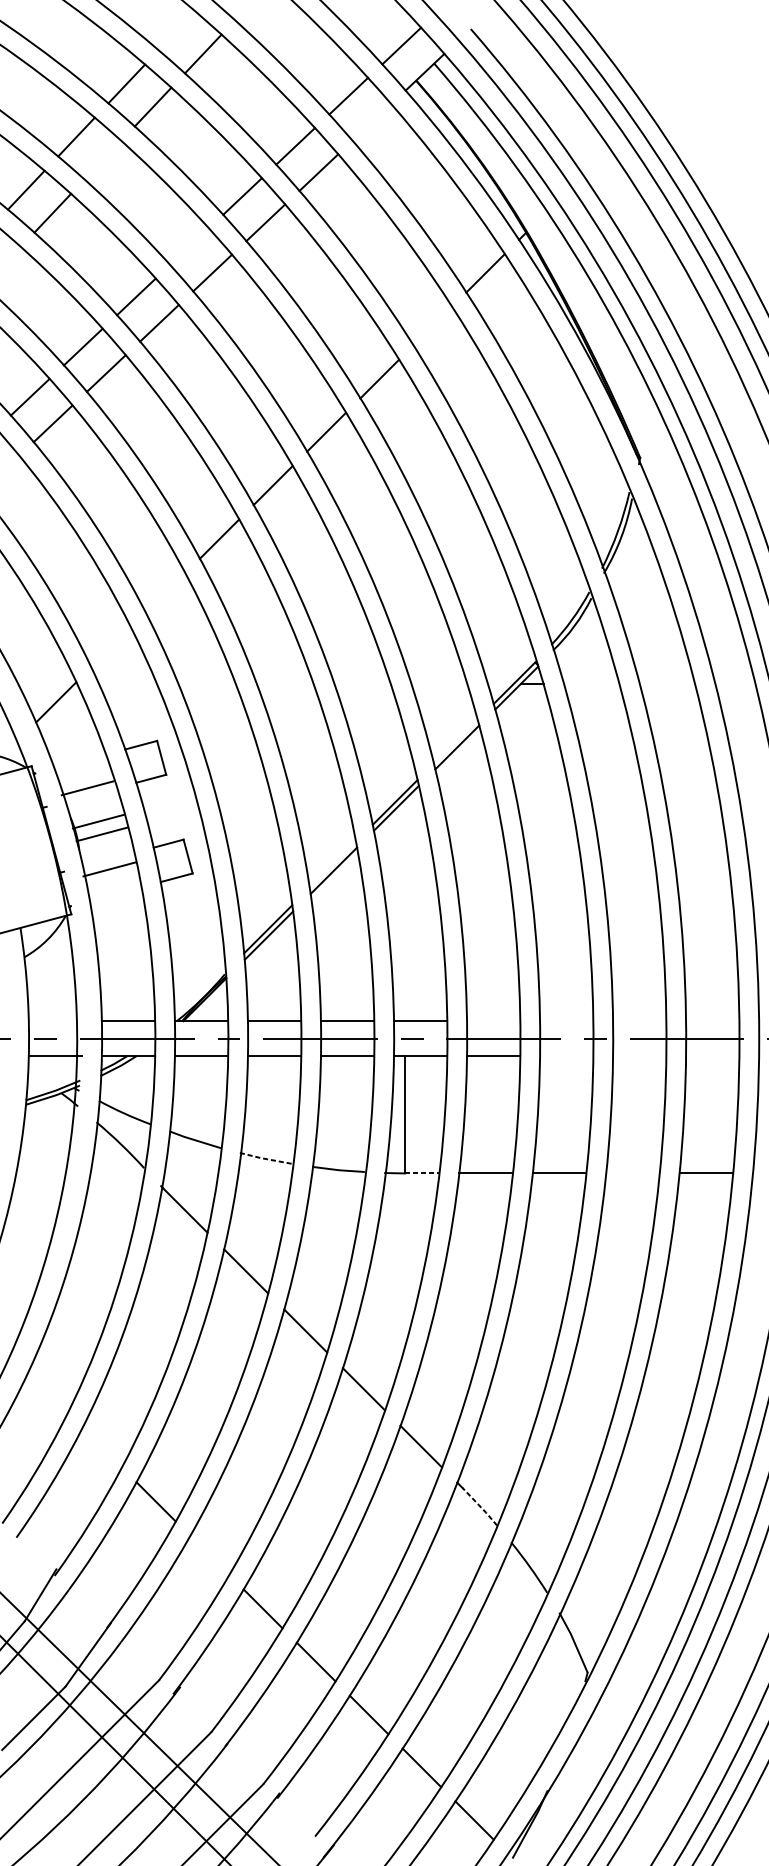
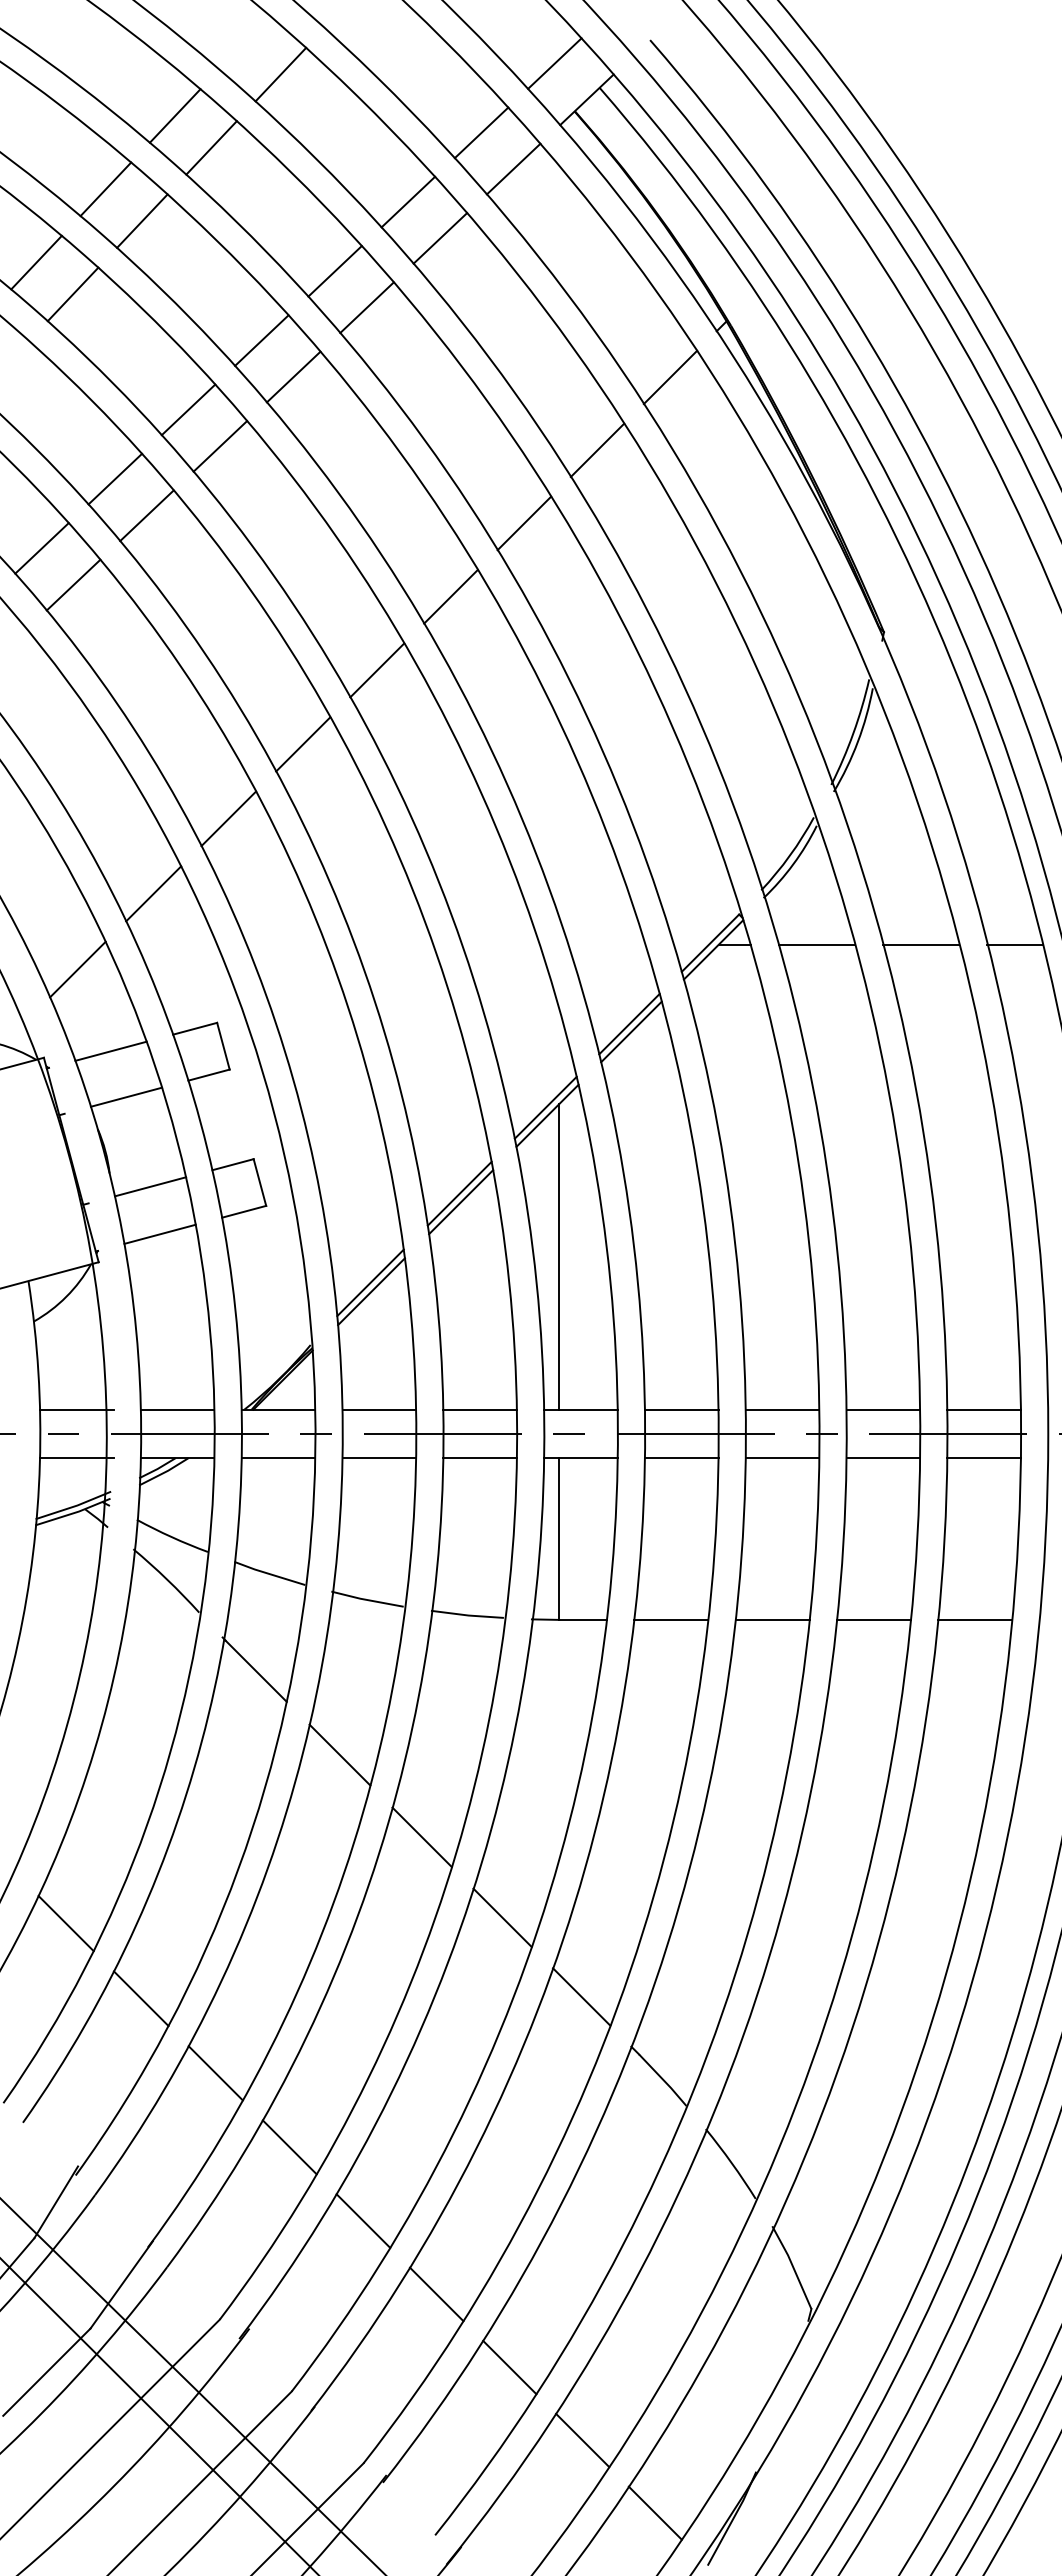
line: (371, 122) -> (513, 168), added
line: (103, 159) -> (142, 220), added
line: (189, 246) -> (261, 340), added
line: (432, 326) -> (597, 450), added
line: (165, 592) -> (228, 818), added
line: (111, 647) -> (153, 893), added
line: (591, 684) -> (816, 944), added
line: (667, 684) -> (921, 944), added
line: (735, 684) -> (1015, 944), added
line: (455, 741) -> (629, 1023), added
line: (87, 787) -> (110, 1050), moved
line: (98, 821) -> (126, 1096), moved
line: (102, 834) -> (150, 1186), moved
line: (332, 864) -> (459, 1193), added
line: (108, 868) -> (159, 1233), moved
line: (405, 910) -> (559, 1256), added
line: (55, 1021) -> (76, 1409), added
line: (493, 1021) -> (681, 1409), added
line: (566, 1021) -> (782, 1409), added
line: (639, 1021) -> (883, 1409), added
line: (712, 1021) -> (983, 1409), added
line: (566, 1056) -> (782, 1458), added
line: (639, 1056) -> (883, 1458), added
line: (712, 1056) -> (983, 1458), added
line: (266, 1158) -> (367, 1599), dashed -> solid
line: (422, 1173) -> (583, 1619), dashed -> solid
line: (633, 1173) -> (874, 1619), added
line: (47, 1393) -> (65, 1923), added
line: (101, 1447) -> (140, 1998), added
line: (480, 1507) -> (663, 2080), dashed -> solid
line: (209, 1555) -> (289, 2147), added

